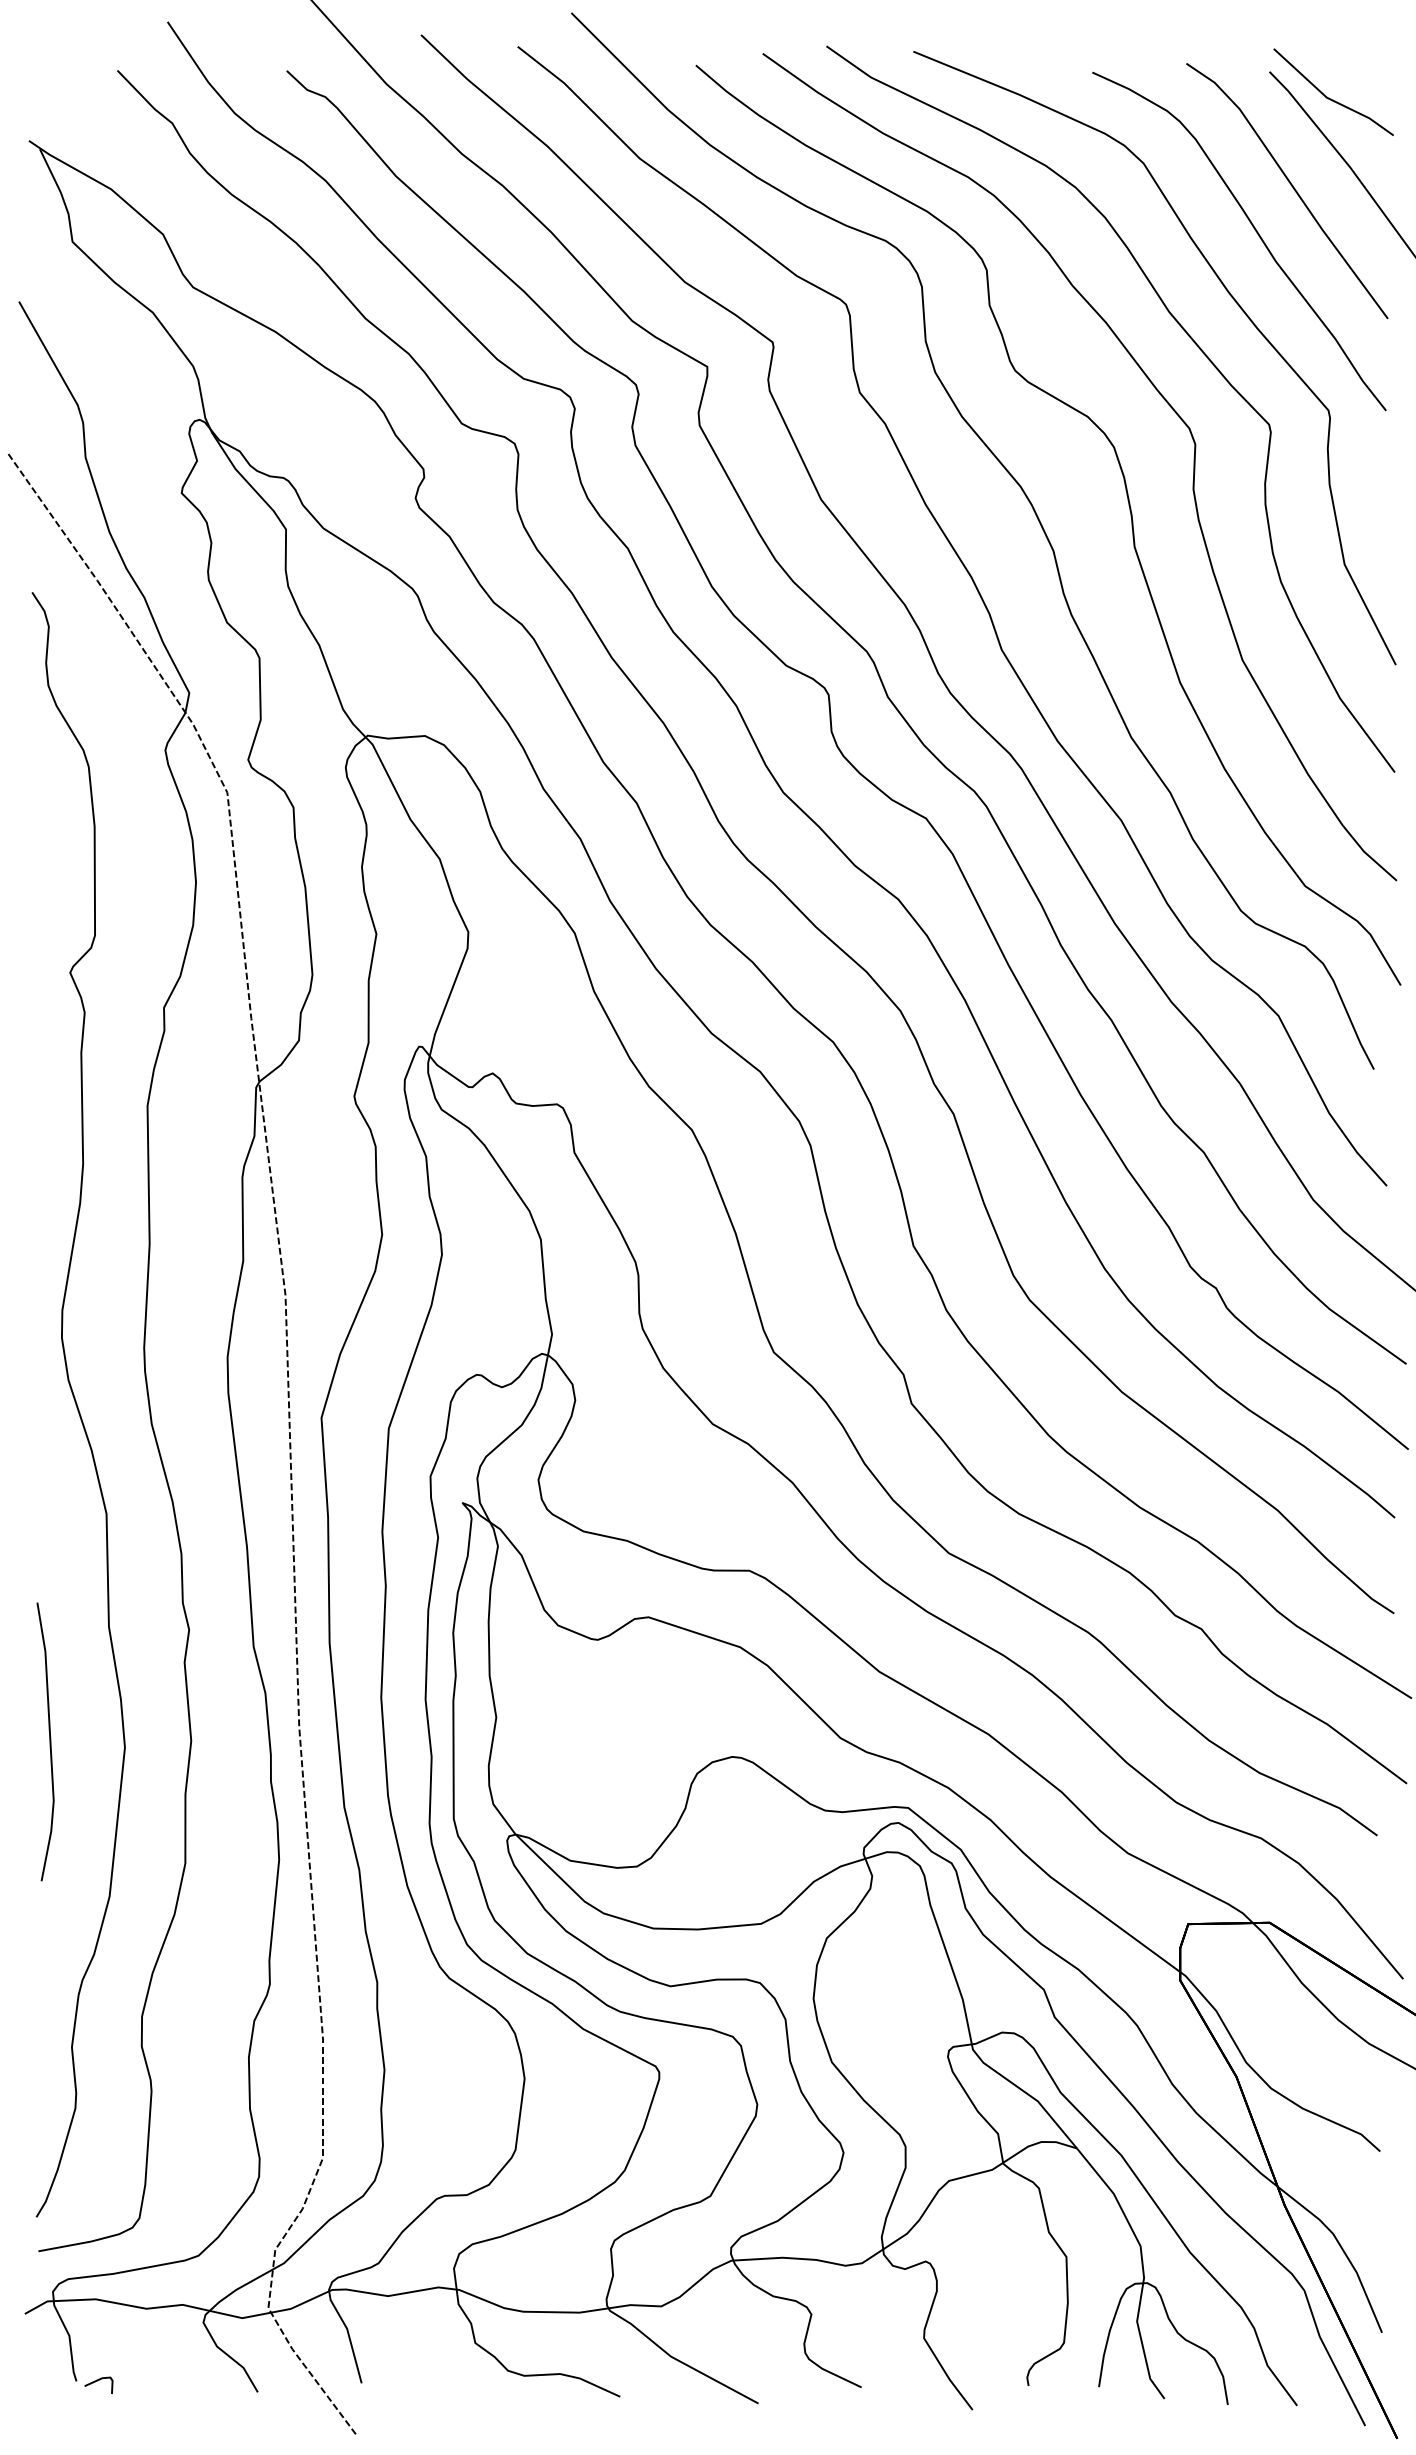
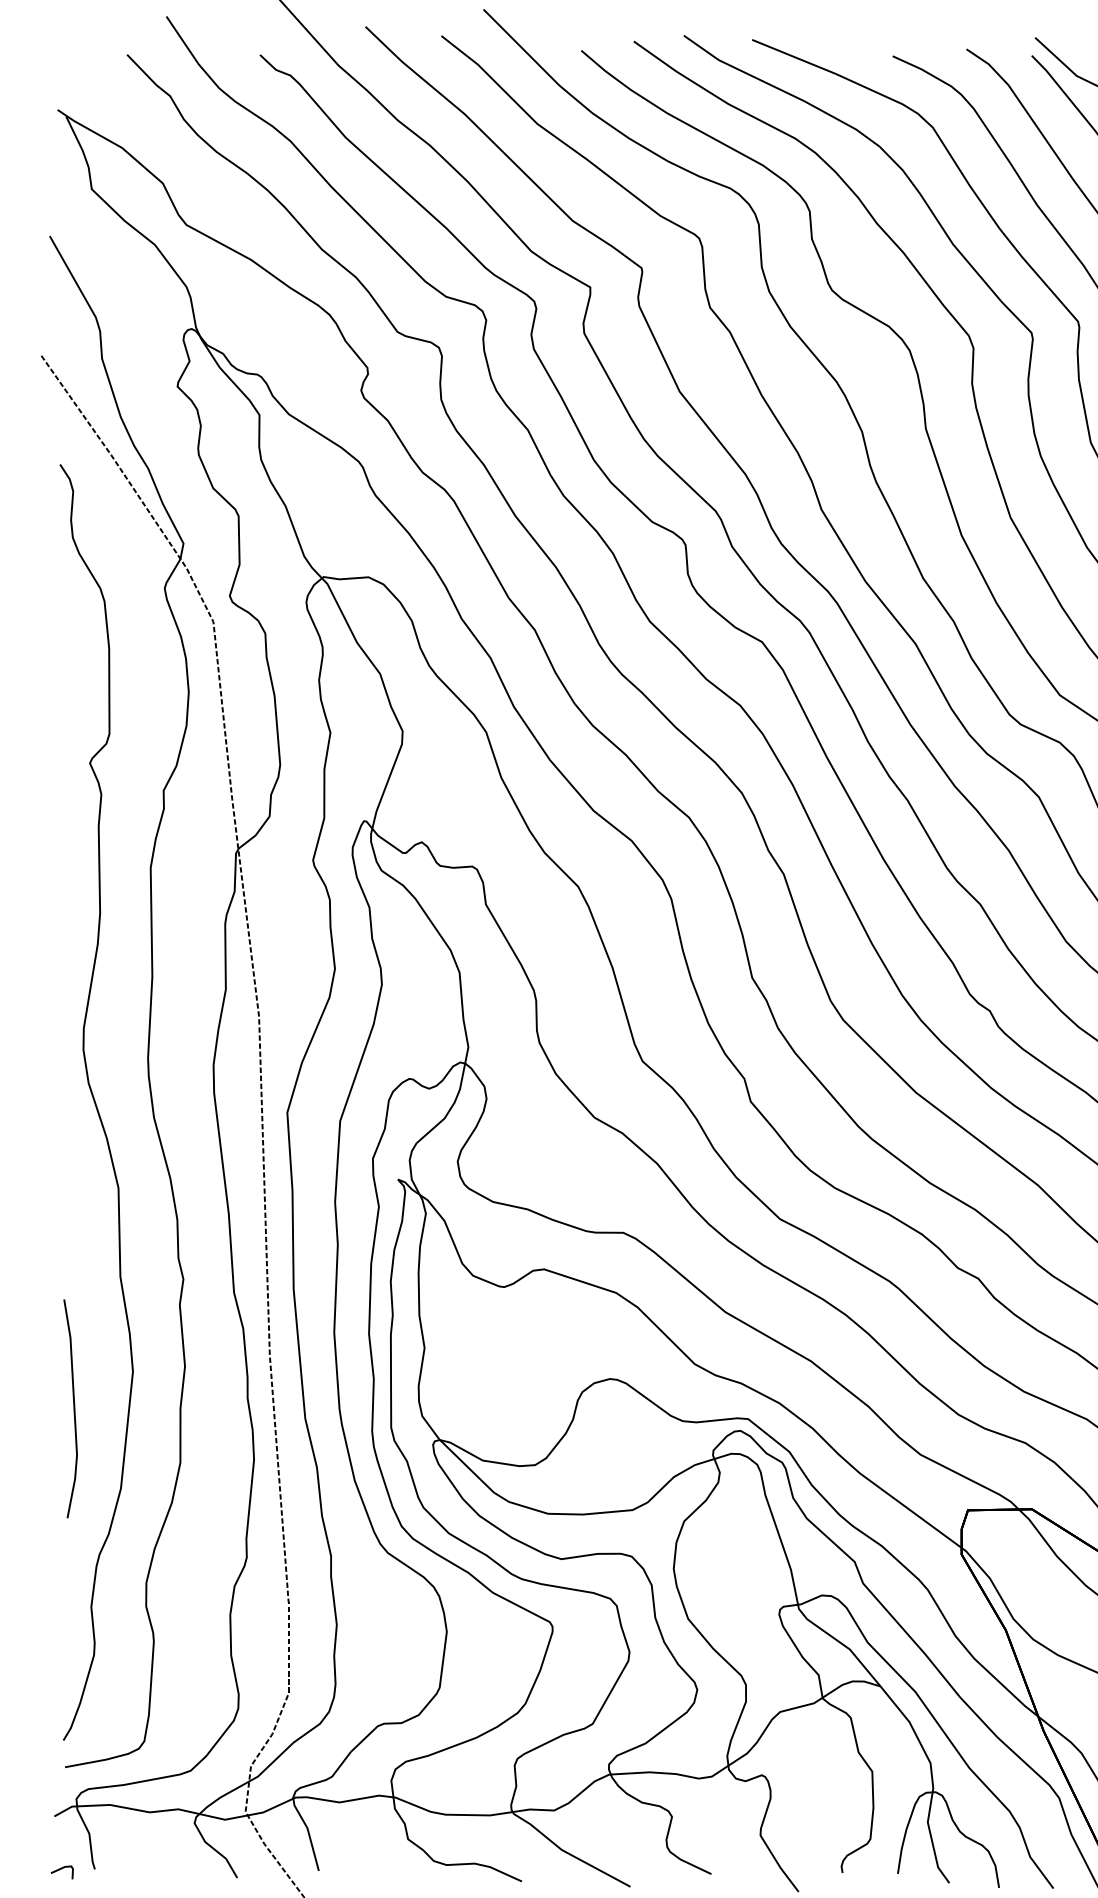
line: (49, 1741) -> (73, 1408), moved
line: (97, 2381) -> (61, 1869), moved

